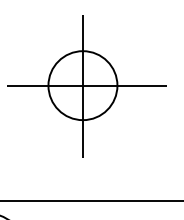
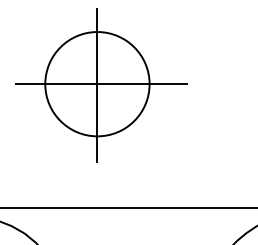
circle: (83, 85) -> (97, 83), size x1.4

